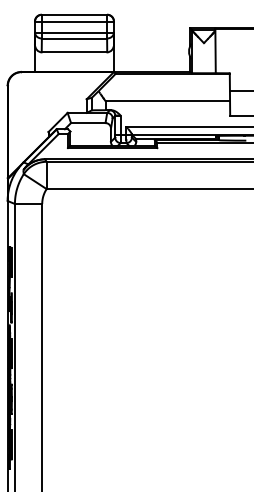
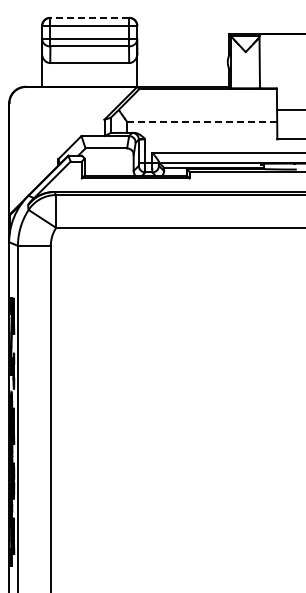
line: (74, 14) -> (89, 17), solid -> dashed
line: (167, 100) -> (201, 121), solid -> dashed

